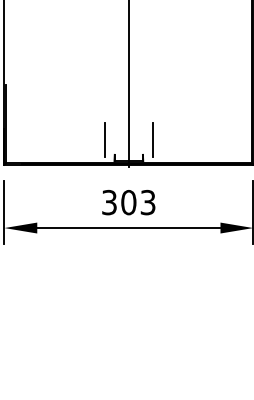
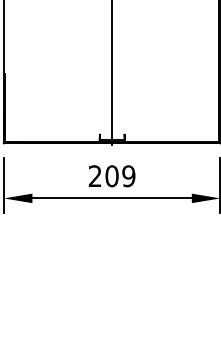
line: (104, 139) -> (90, 121), removed
line: (153, 139) -> (133, 121), removed
text: (128, 202) -> (111, 176), 303 -> 209

